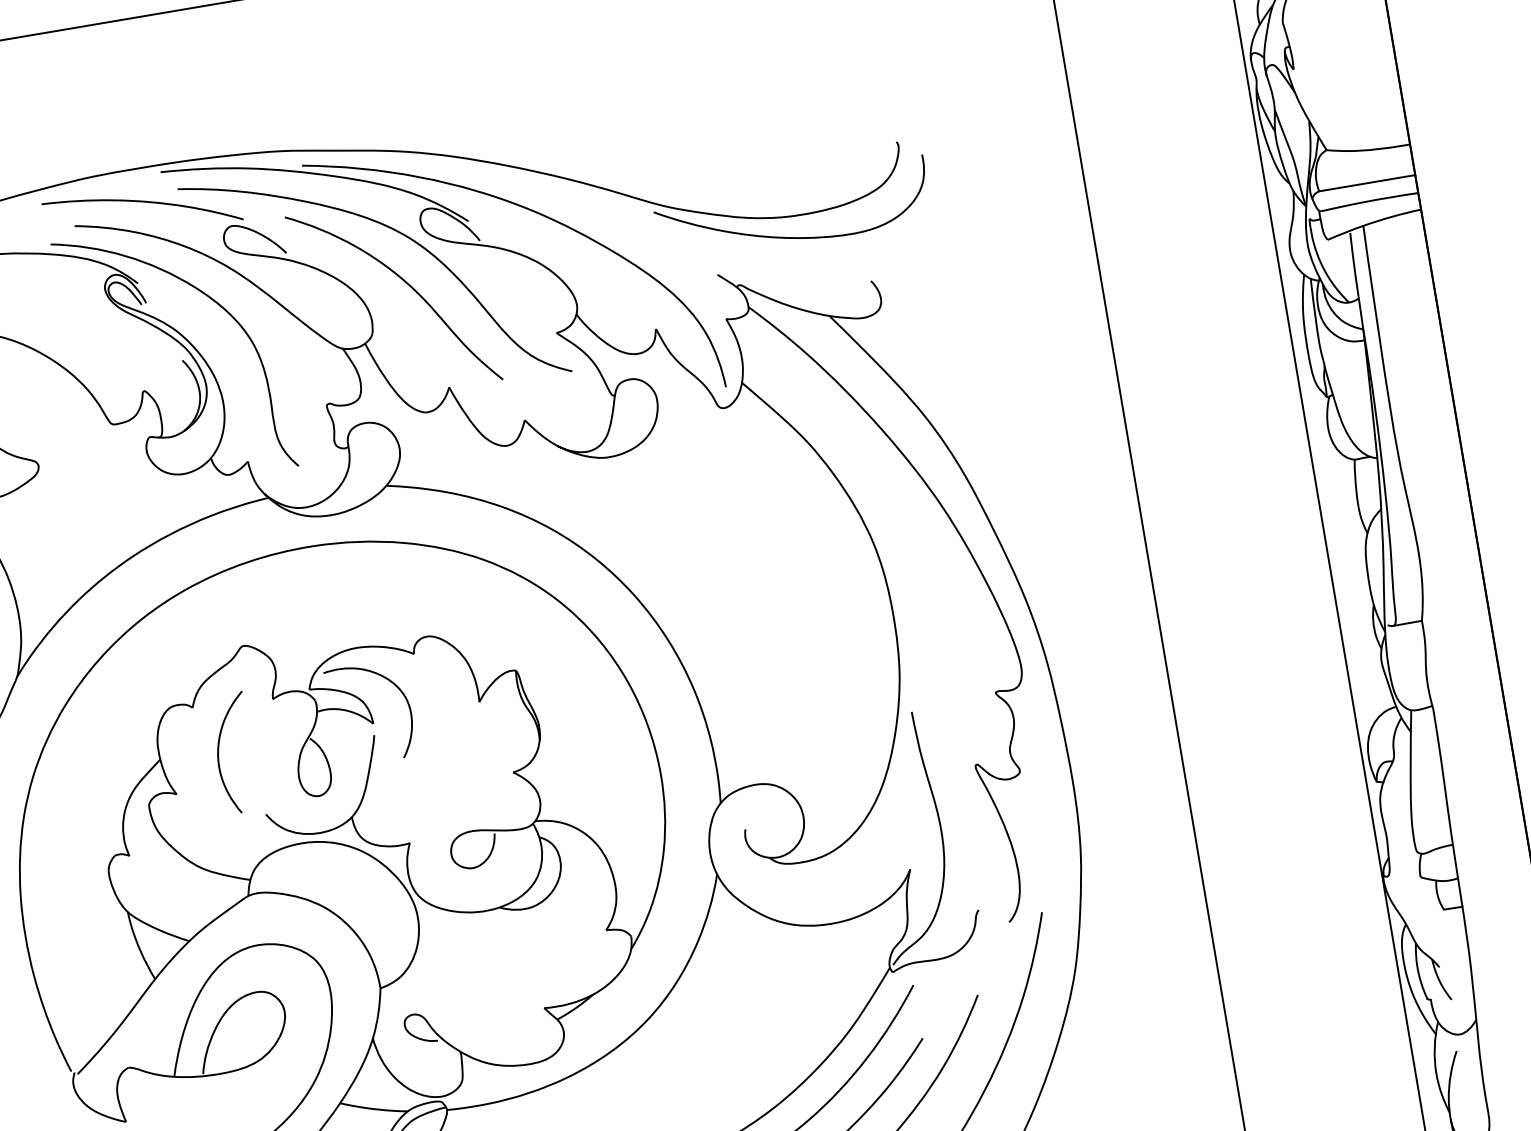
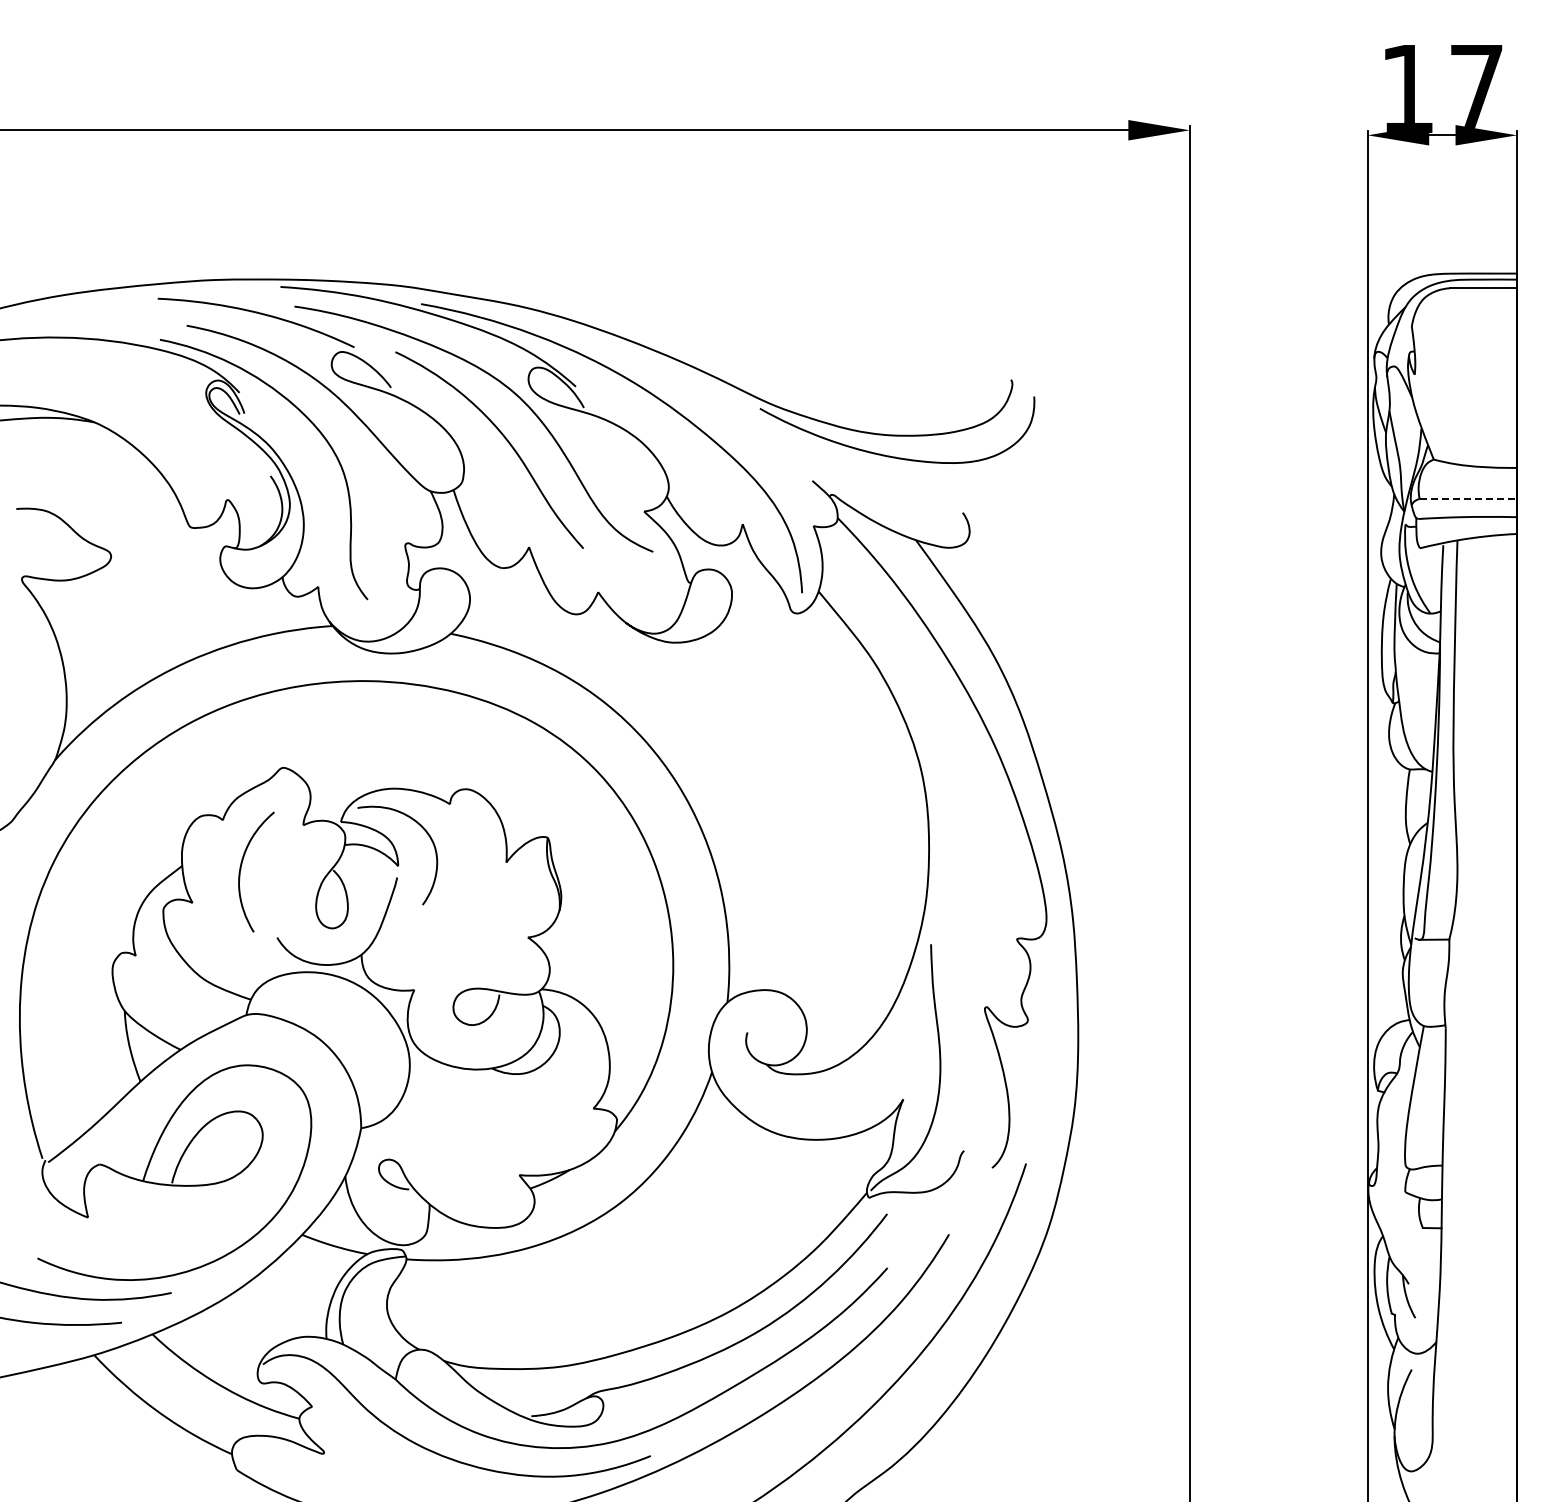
line: (1367, 183) -> (1468, 499), solid -> dashed

